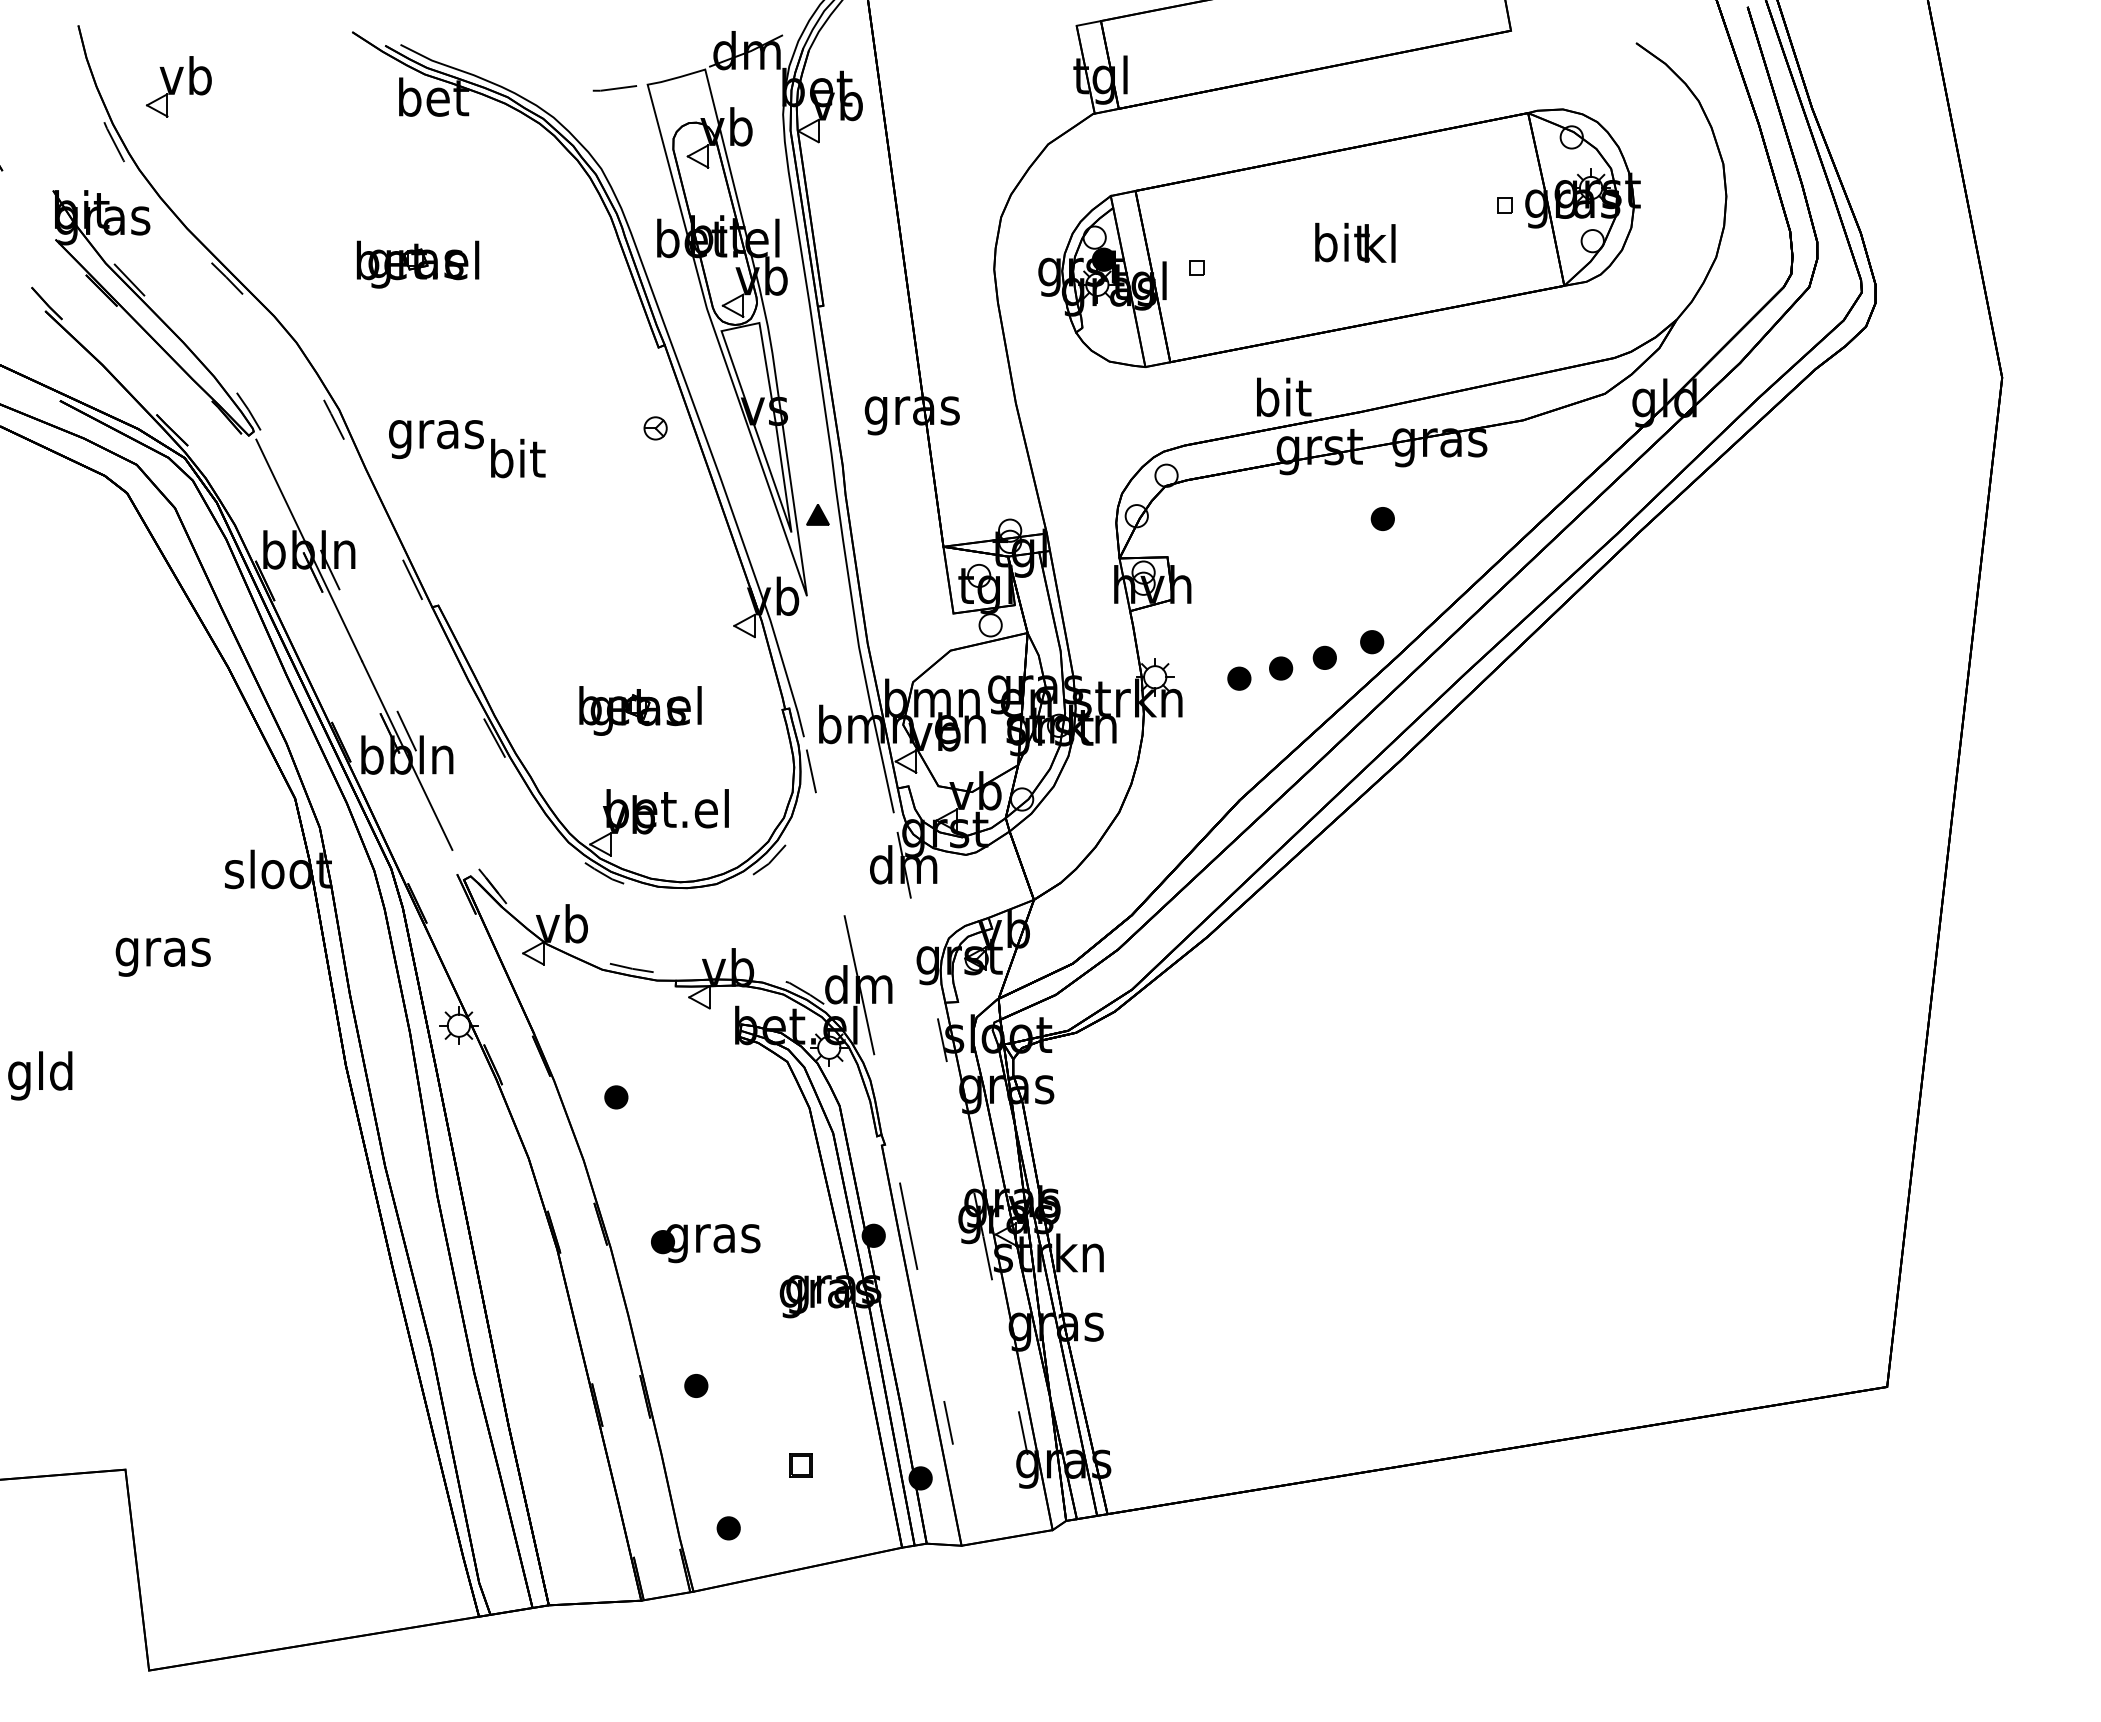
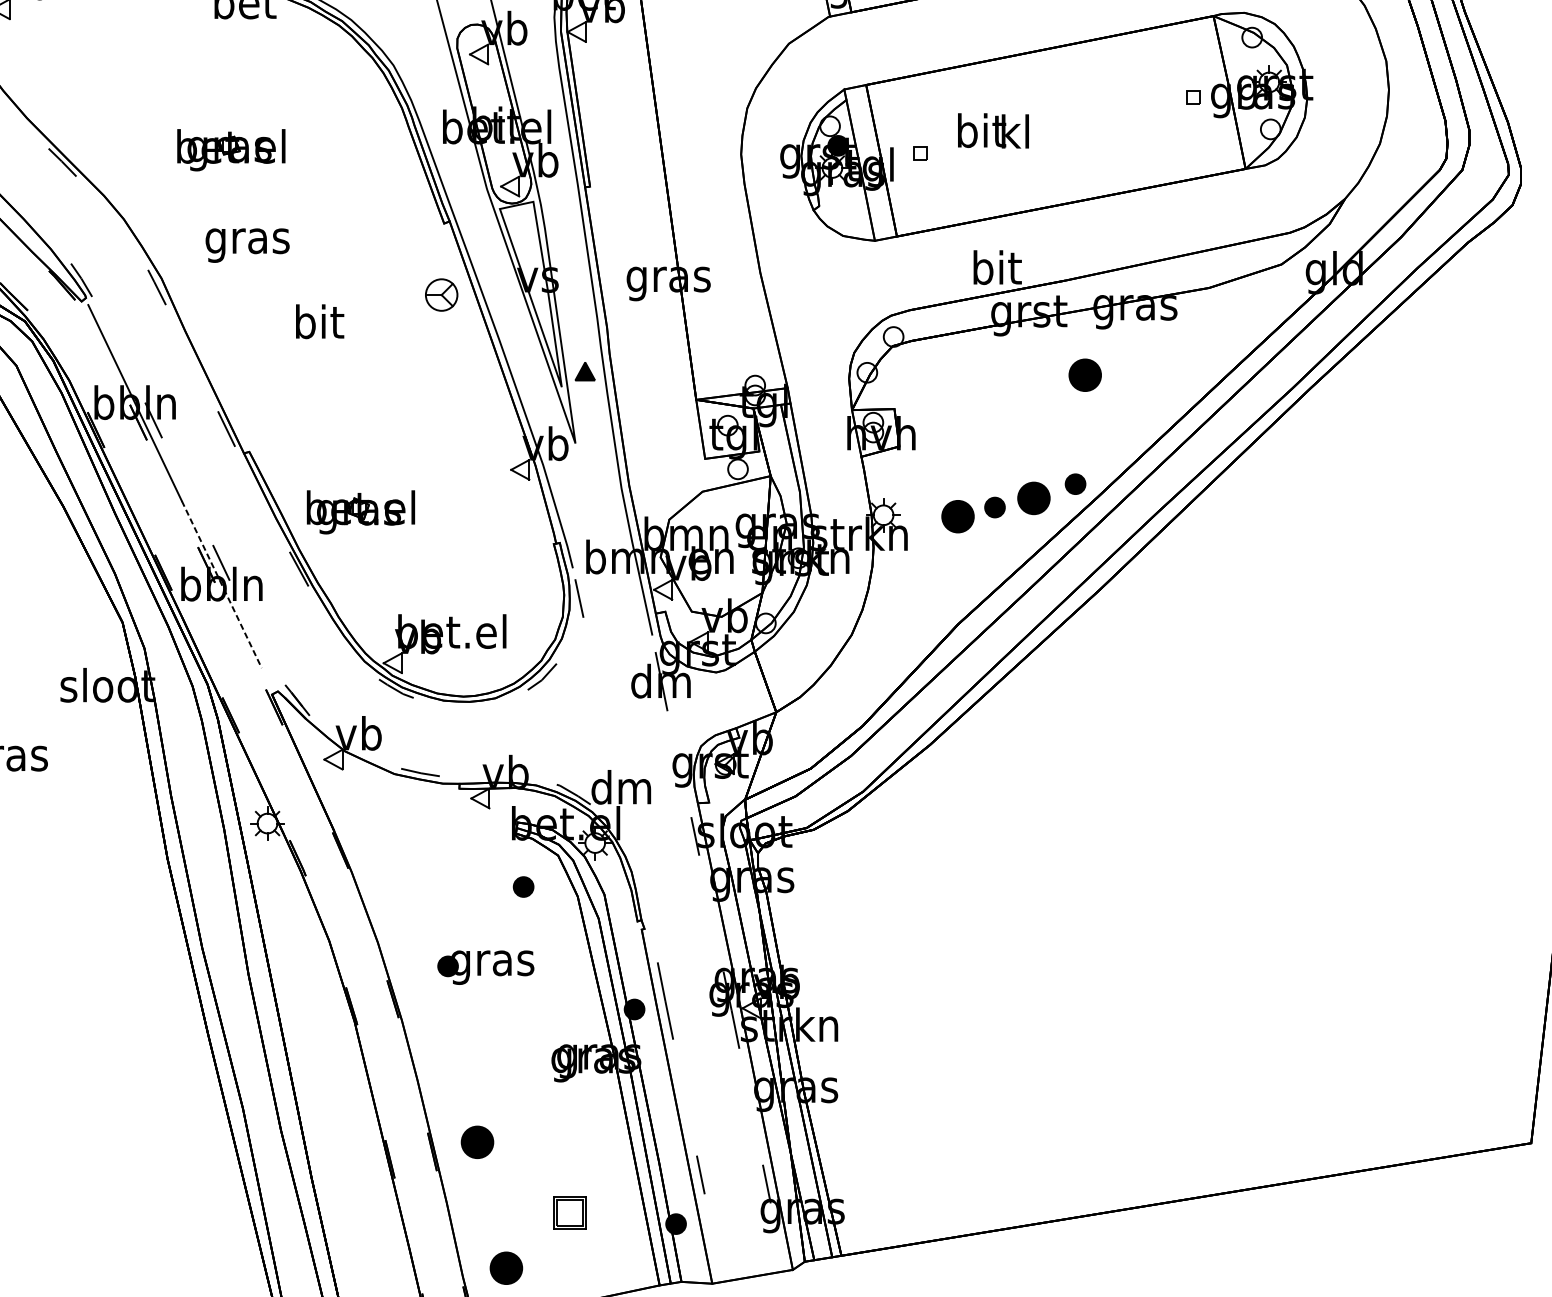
text: (1355, 242) -> (993, 130), moved
part: (655, 428) -> (441, 295), size x1.6
text: (436, 439) -> (247, 245), moved
part: (1382, 518) -> (1084, 374), size x1.6
part: (1324, 657) -> (1033, 497), size x1.6
part: (1239, 678) -> (958, 516), size x1.6
part: (640, 710) -> (360, 511), moved
line: (407, 755) -> (222, 584), solid -> dashed
line: (859, 985) -> (621, 788), removed
part: (616, 1097) -> (523, 887), moved
part: (705, 1243) -> (485, 967), moved
part: (696, 1385) -> (477, 1141), size x1.6
part: (800, 1465) -> (569, 1212), size x1.6
part: (728, 1528) -> (506, 1268), size x1.6

